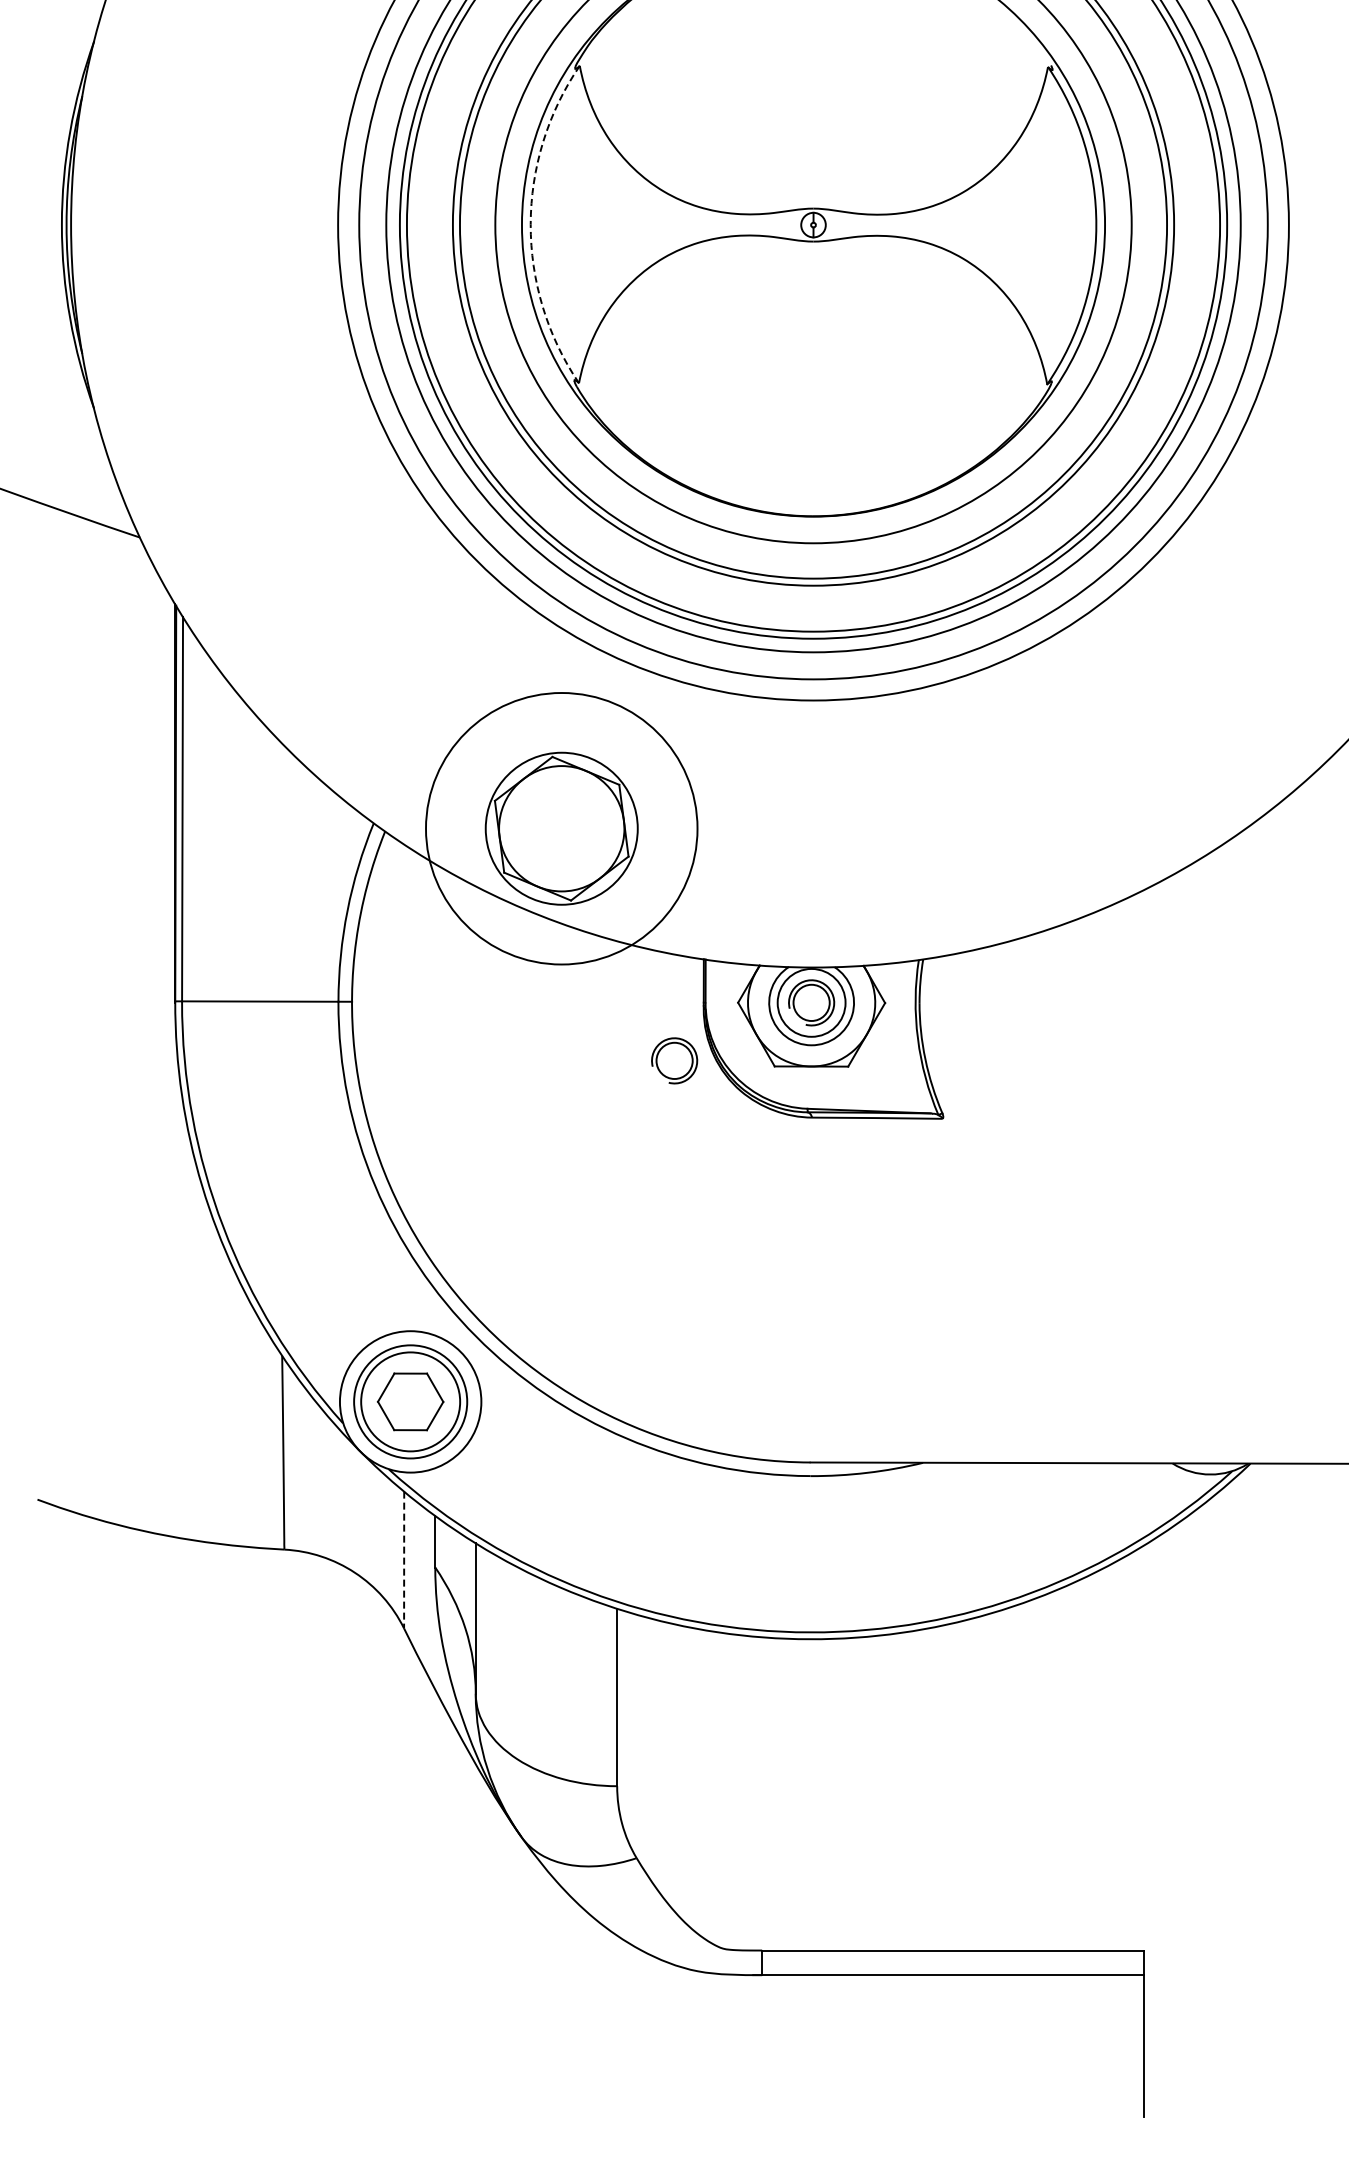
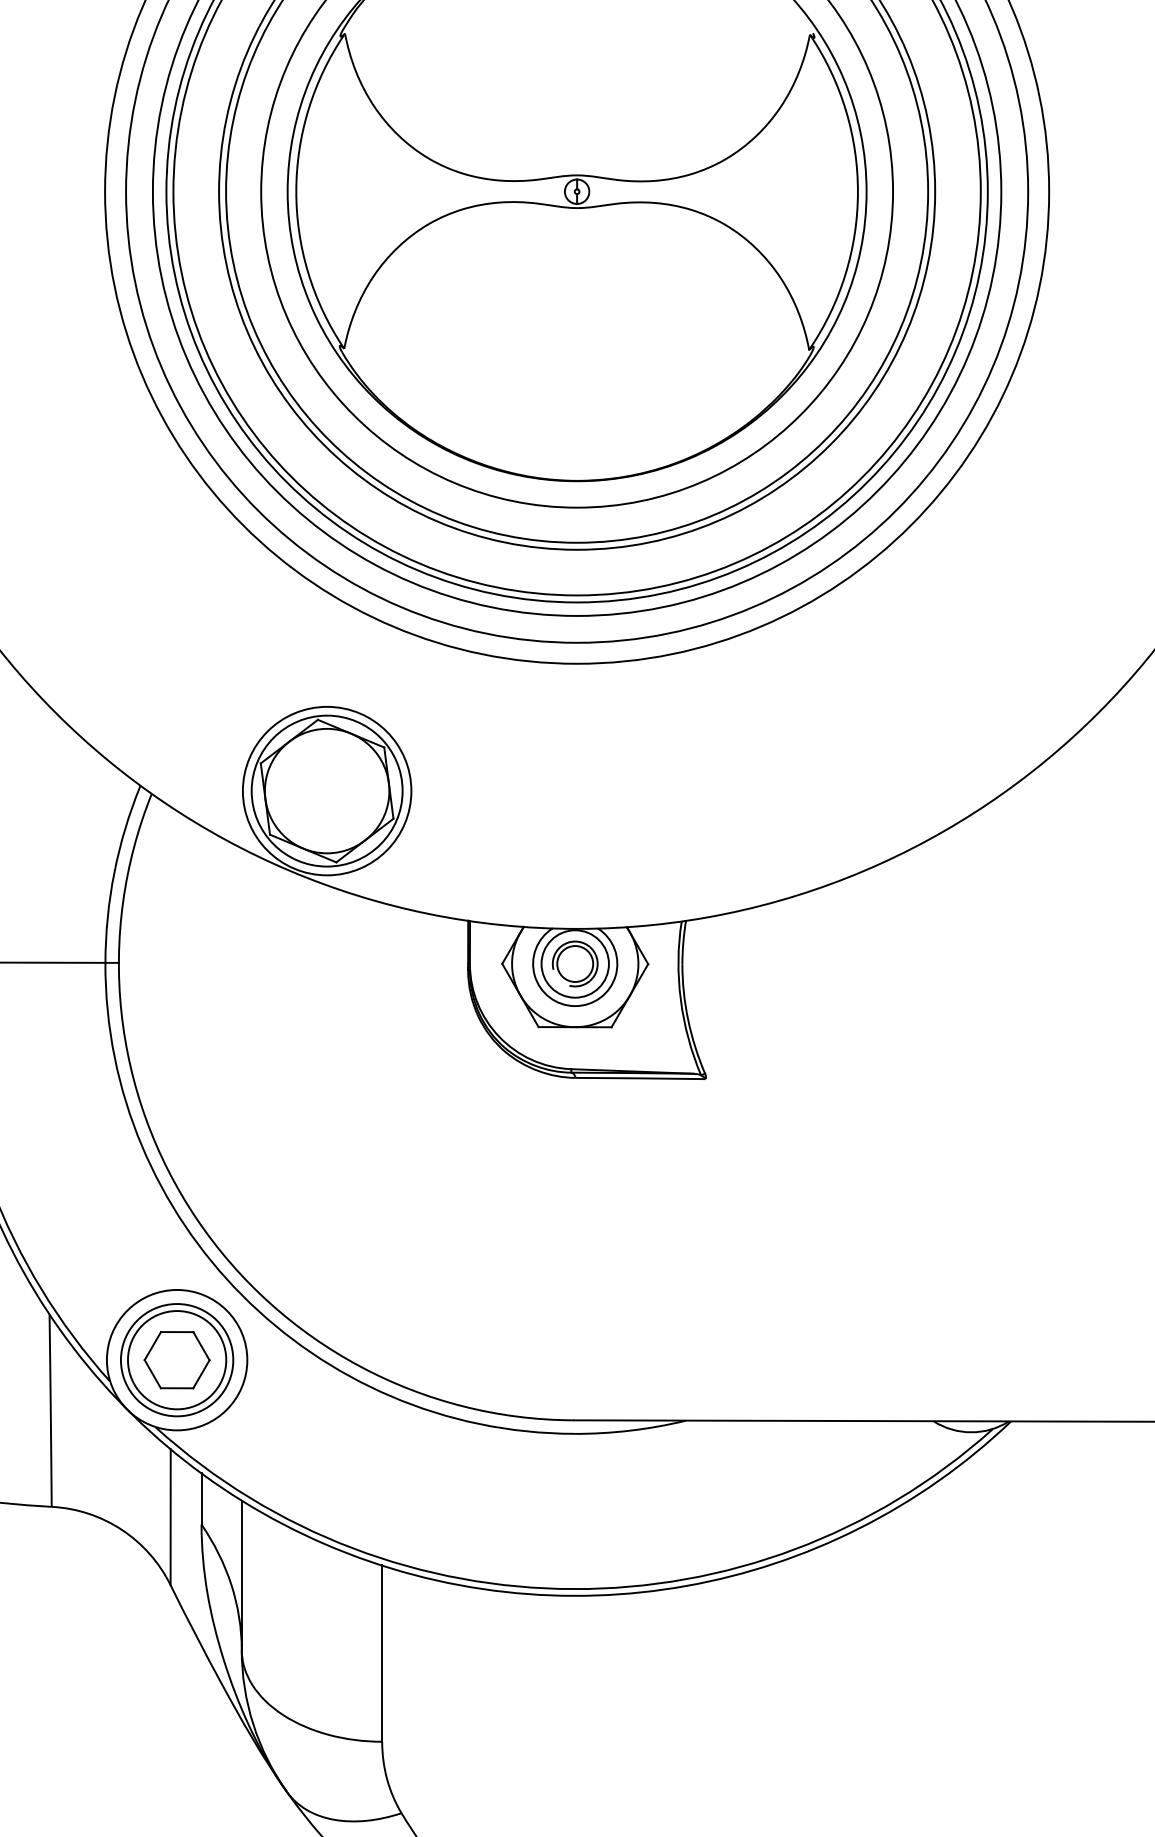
arc: (530, 224) -> (296, 191), dashed -> solid
circle: (561, 828) -> (326, 790), size x0.62
part: (674, 1060) -> (439, 1021), removed
line: (404, 1560) -> (171, 1517), dashed -> solid

